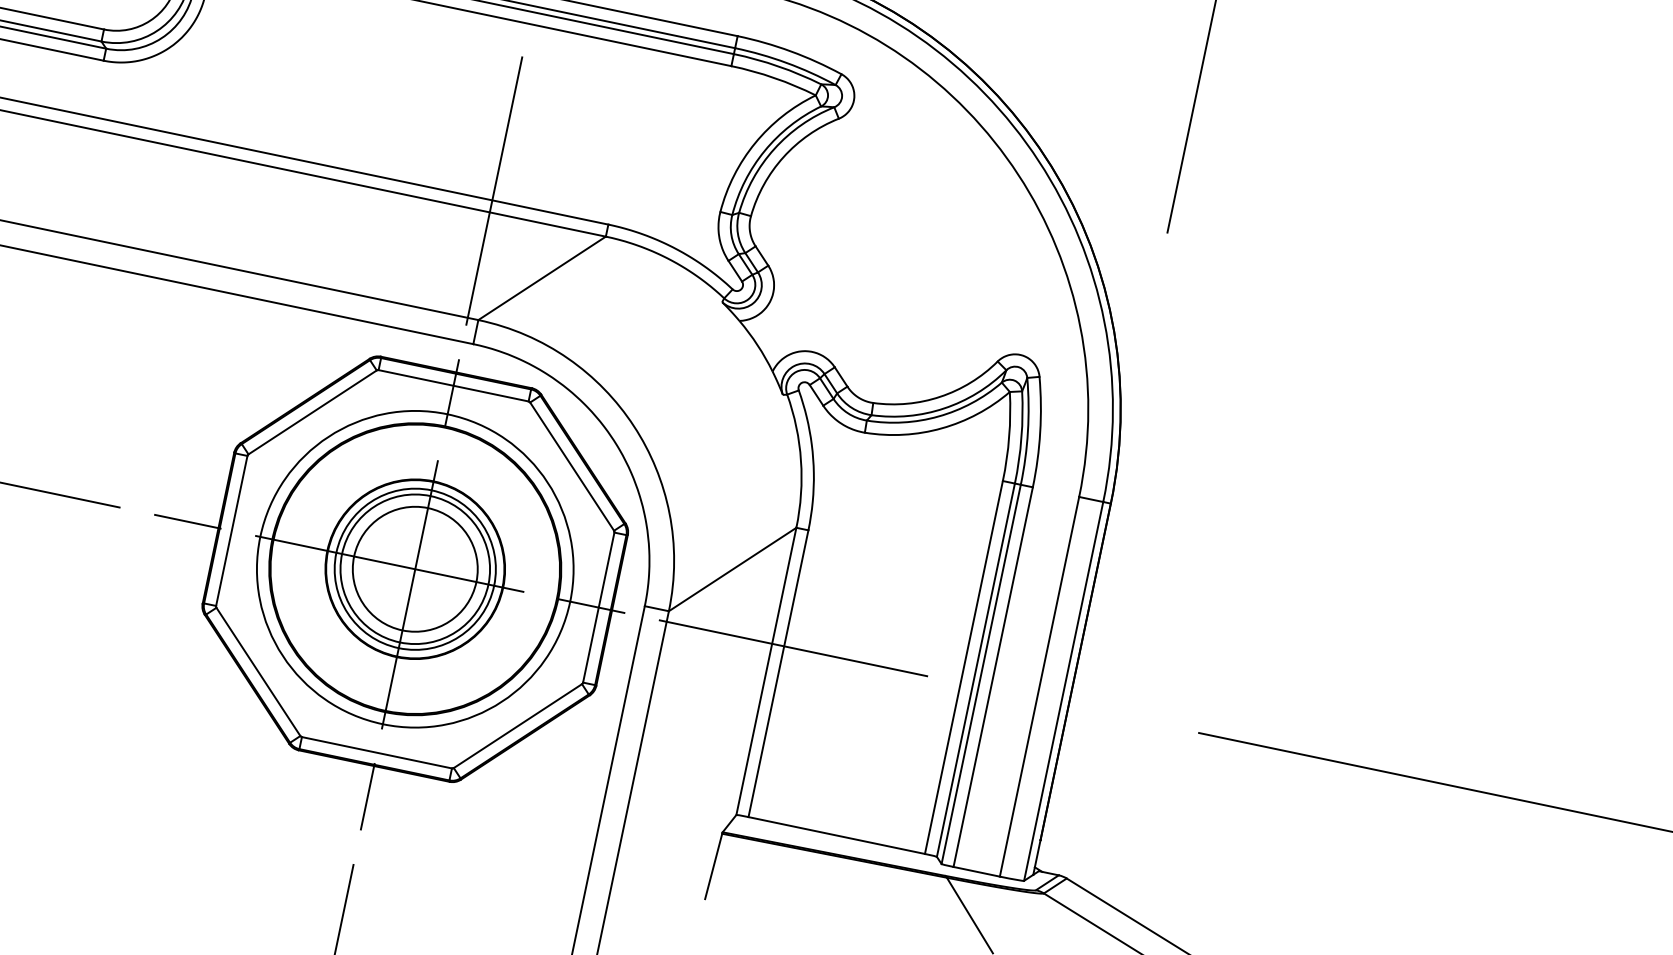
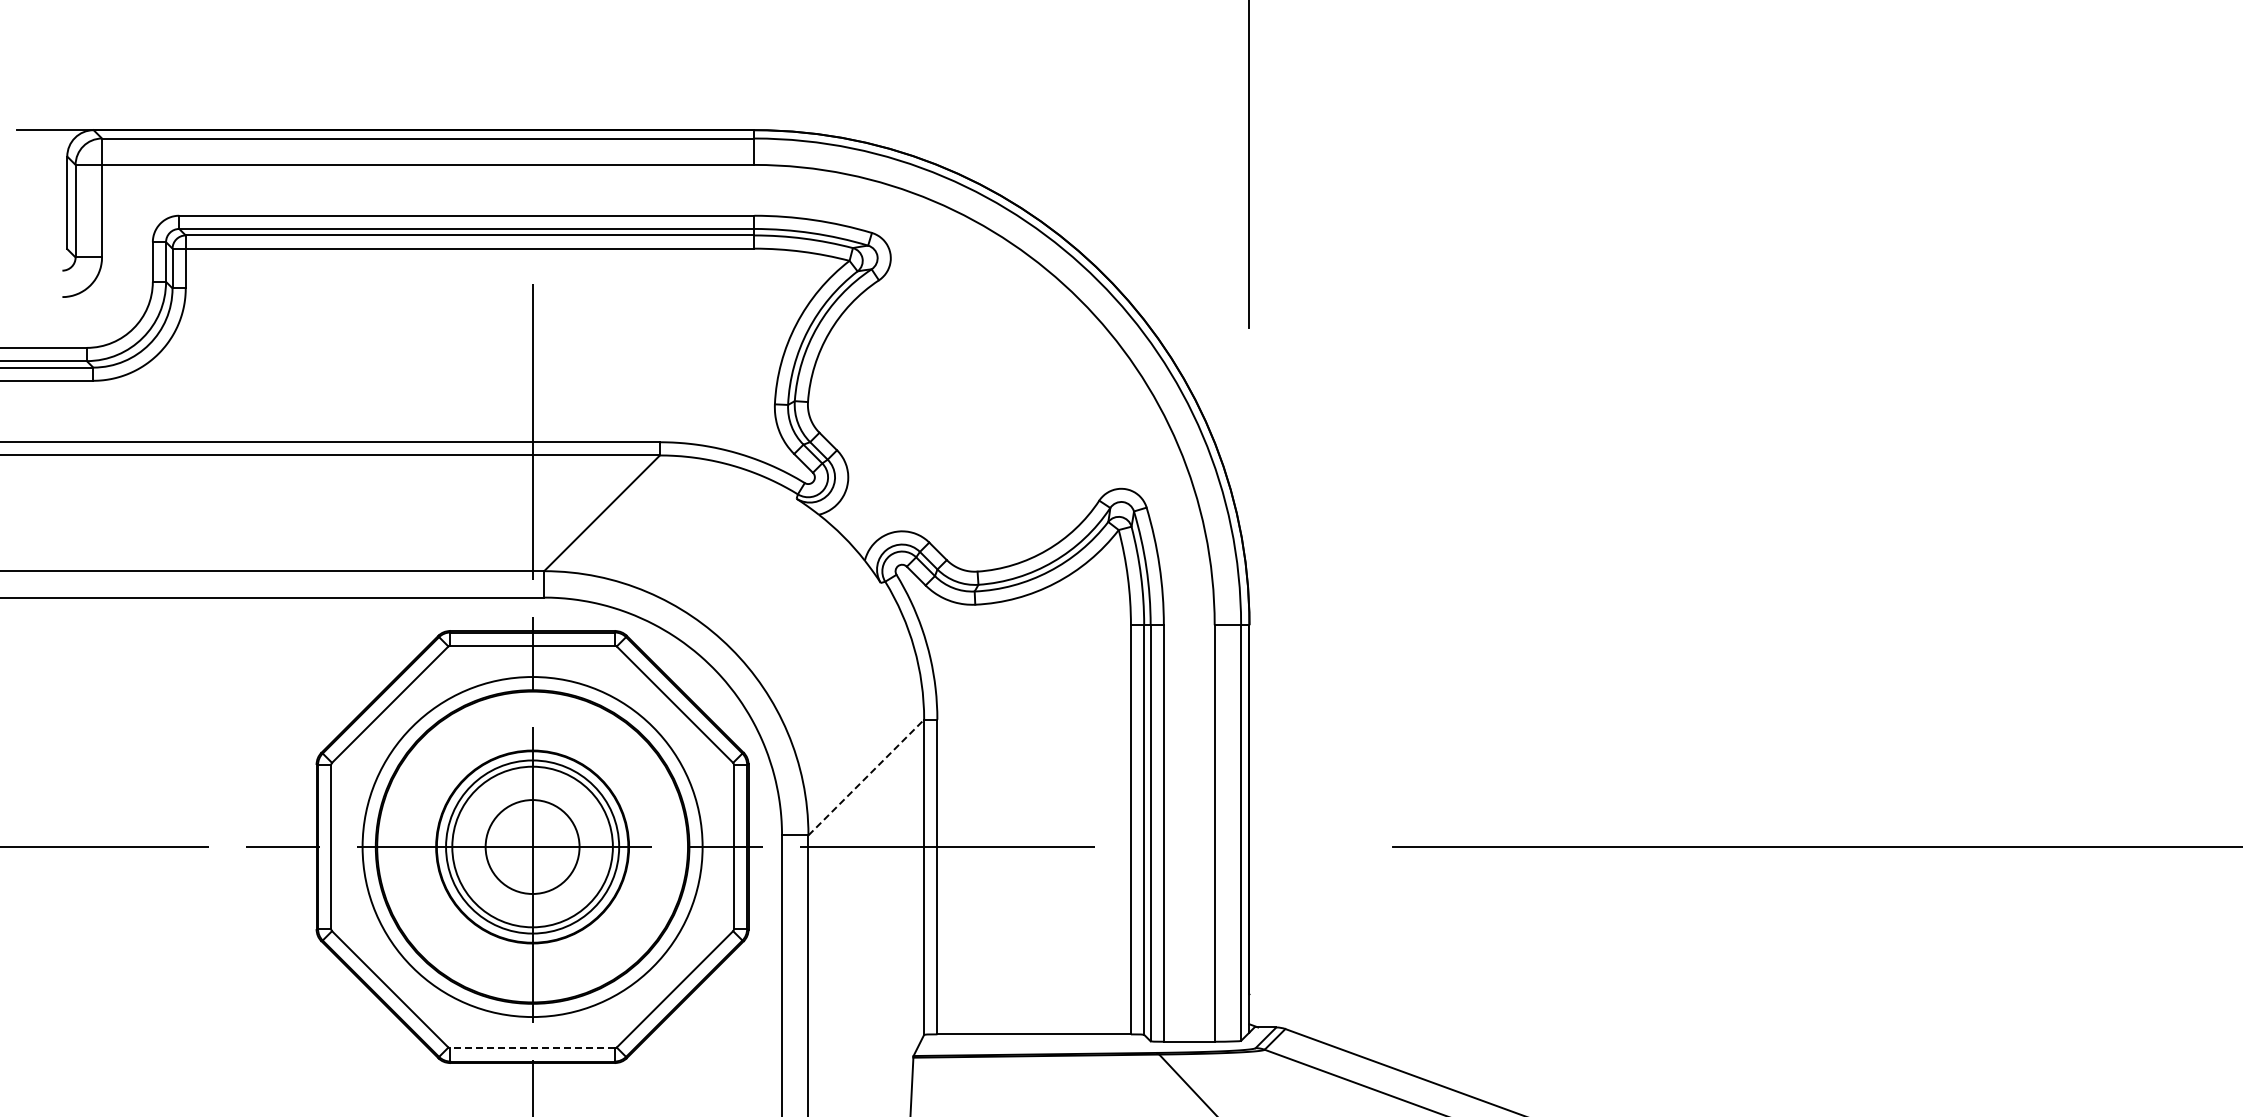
circle: (415, 568) -> (532, 846), size x0.7
line: (732, 569) -> (866, 777), solid -> dashed
line: (376, 752) -> (532, 1048), solid -> dashed

